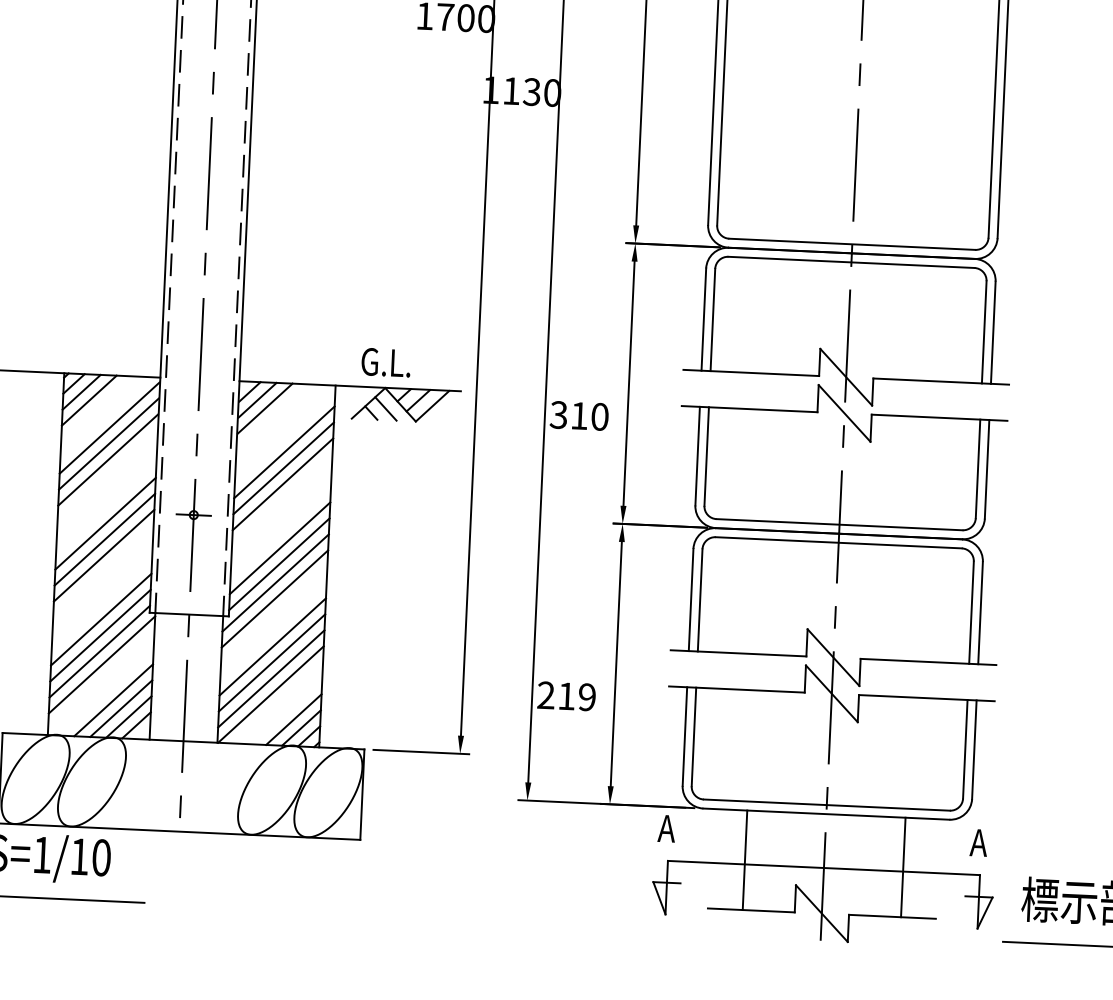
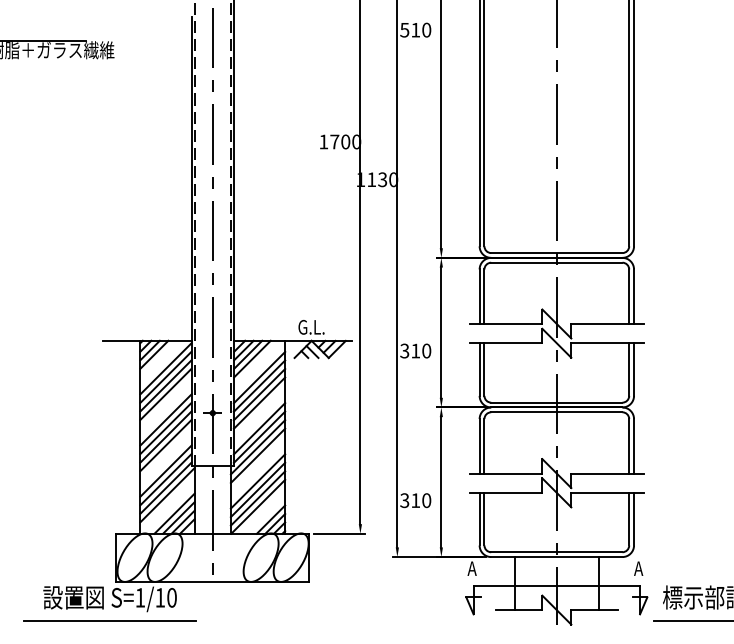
line: (272, 416) -> (252, 358), added
line: (106, 476) -> (165, 394), added
line: (282, 499) -> (259, 402), added
line: (102, 571) -> (165, 445), added
text: (566, 696) -> (415, 500), 219 -> 310

